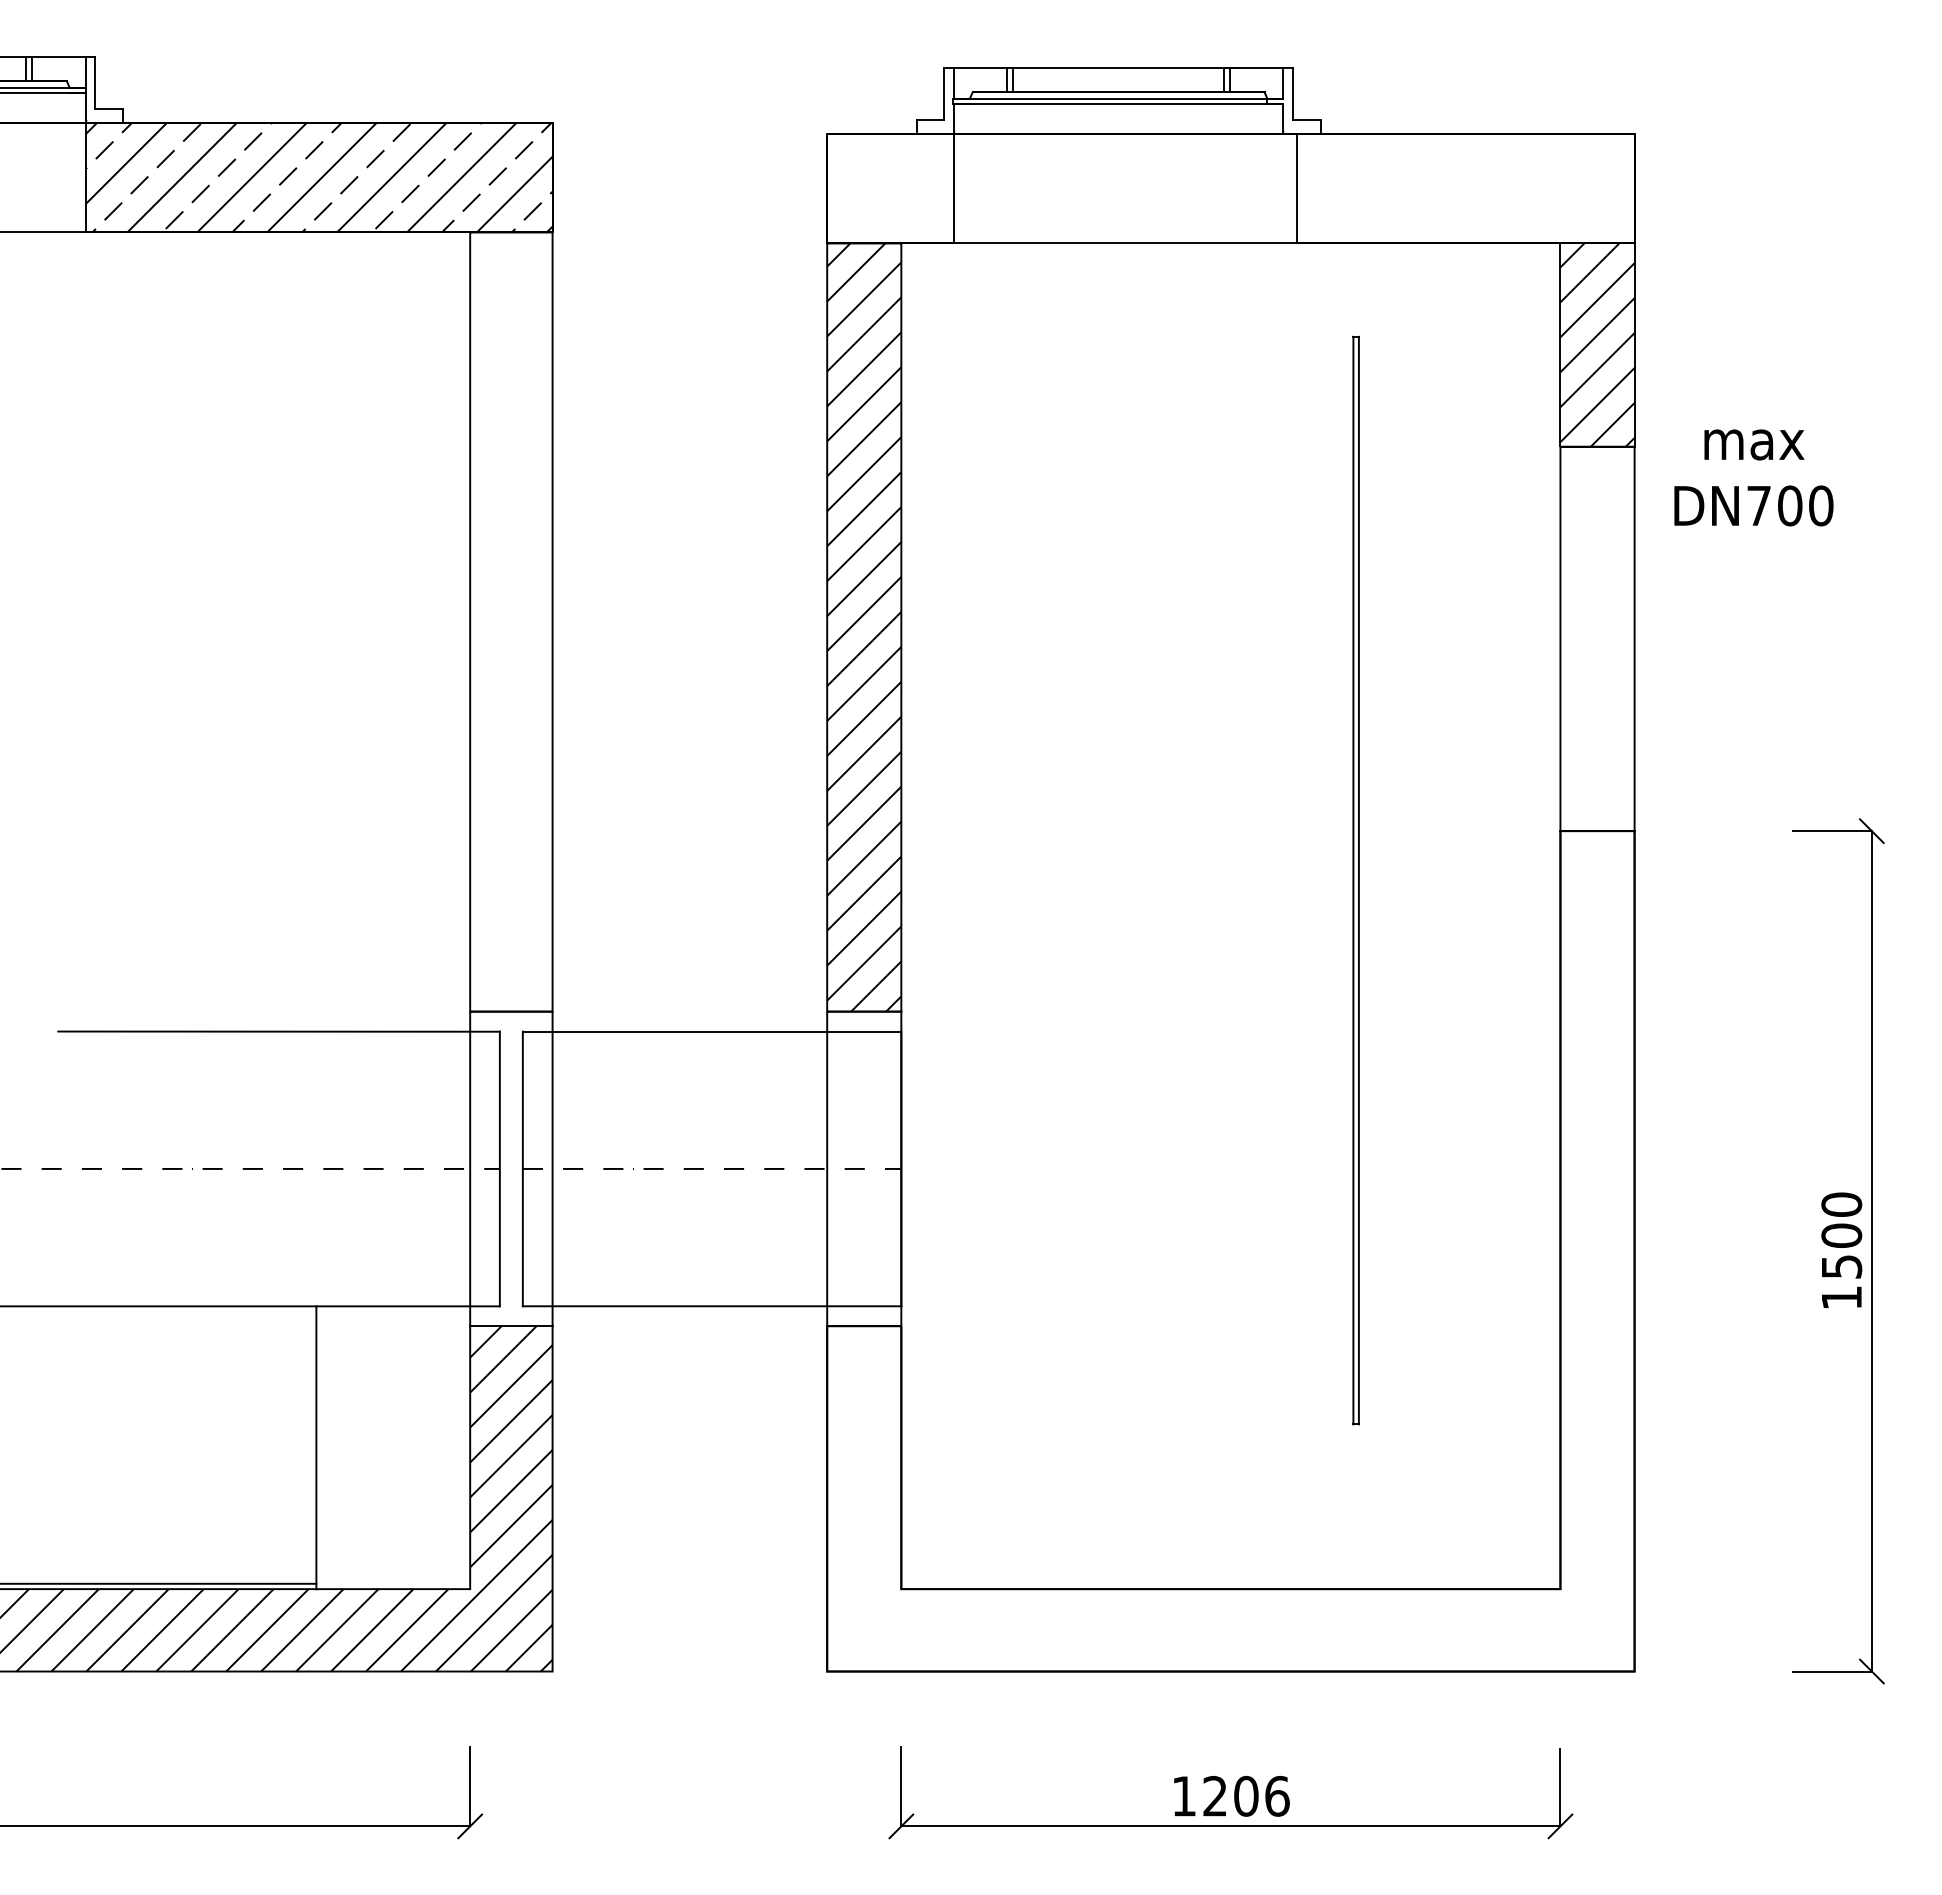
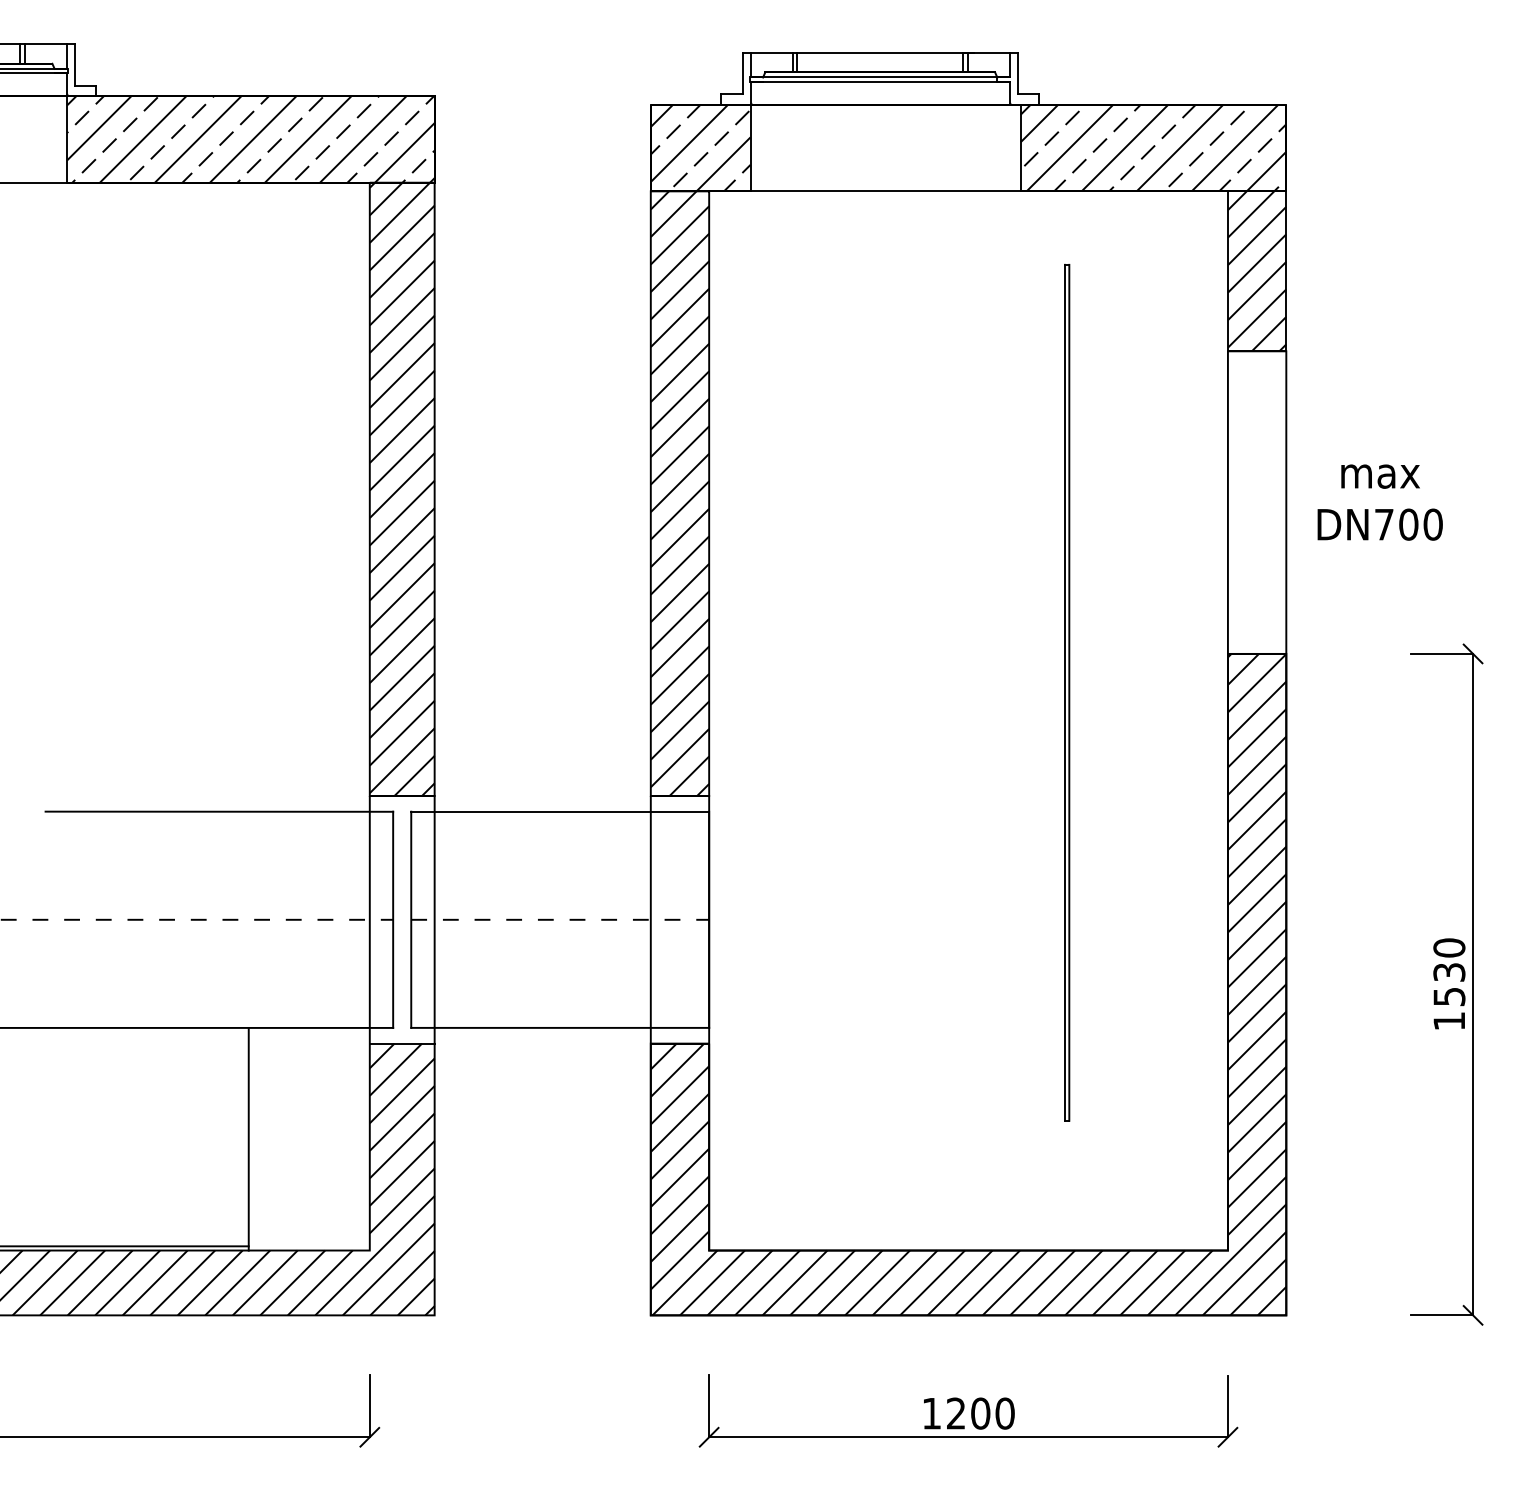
hatch: (890, 188) -> (700, 148), added
hatch: (1465, 188) -> (1153, 148), added
text: (1753, 477) -> (1379, 502), moved
hatch: (511, 621) -> (402, 488), added
text: (1841, 1235) -> (1449, 972), 1500 -> 1530
hatch: (1230, 1251) -> (968, 984), added
text: (1277, 1795) -> (1005, 1412), 1206 -> 1200

